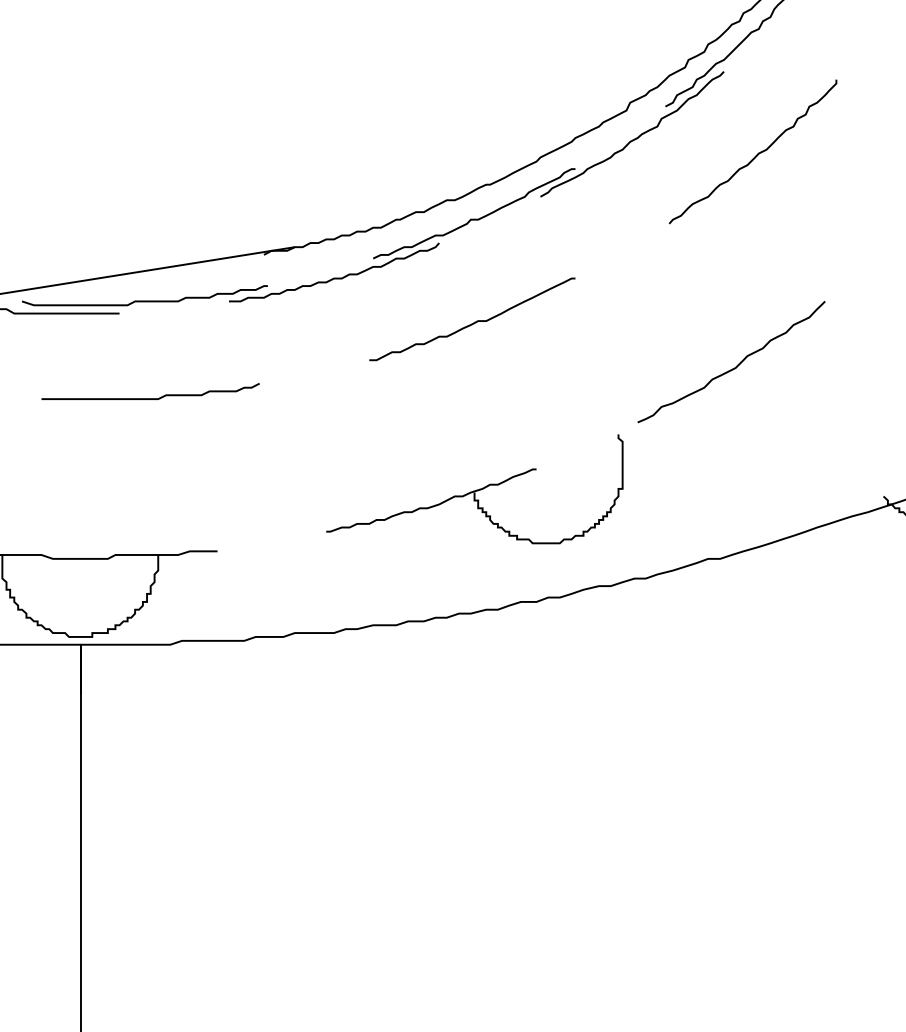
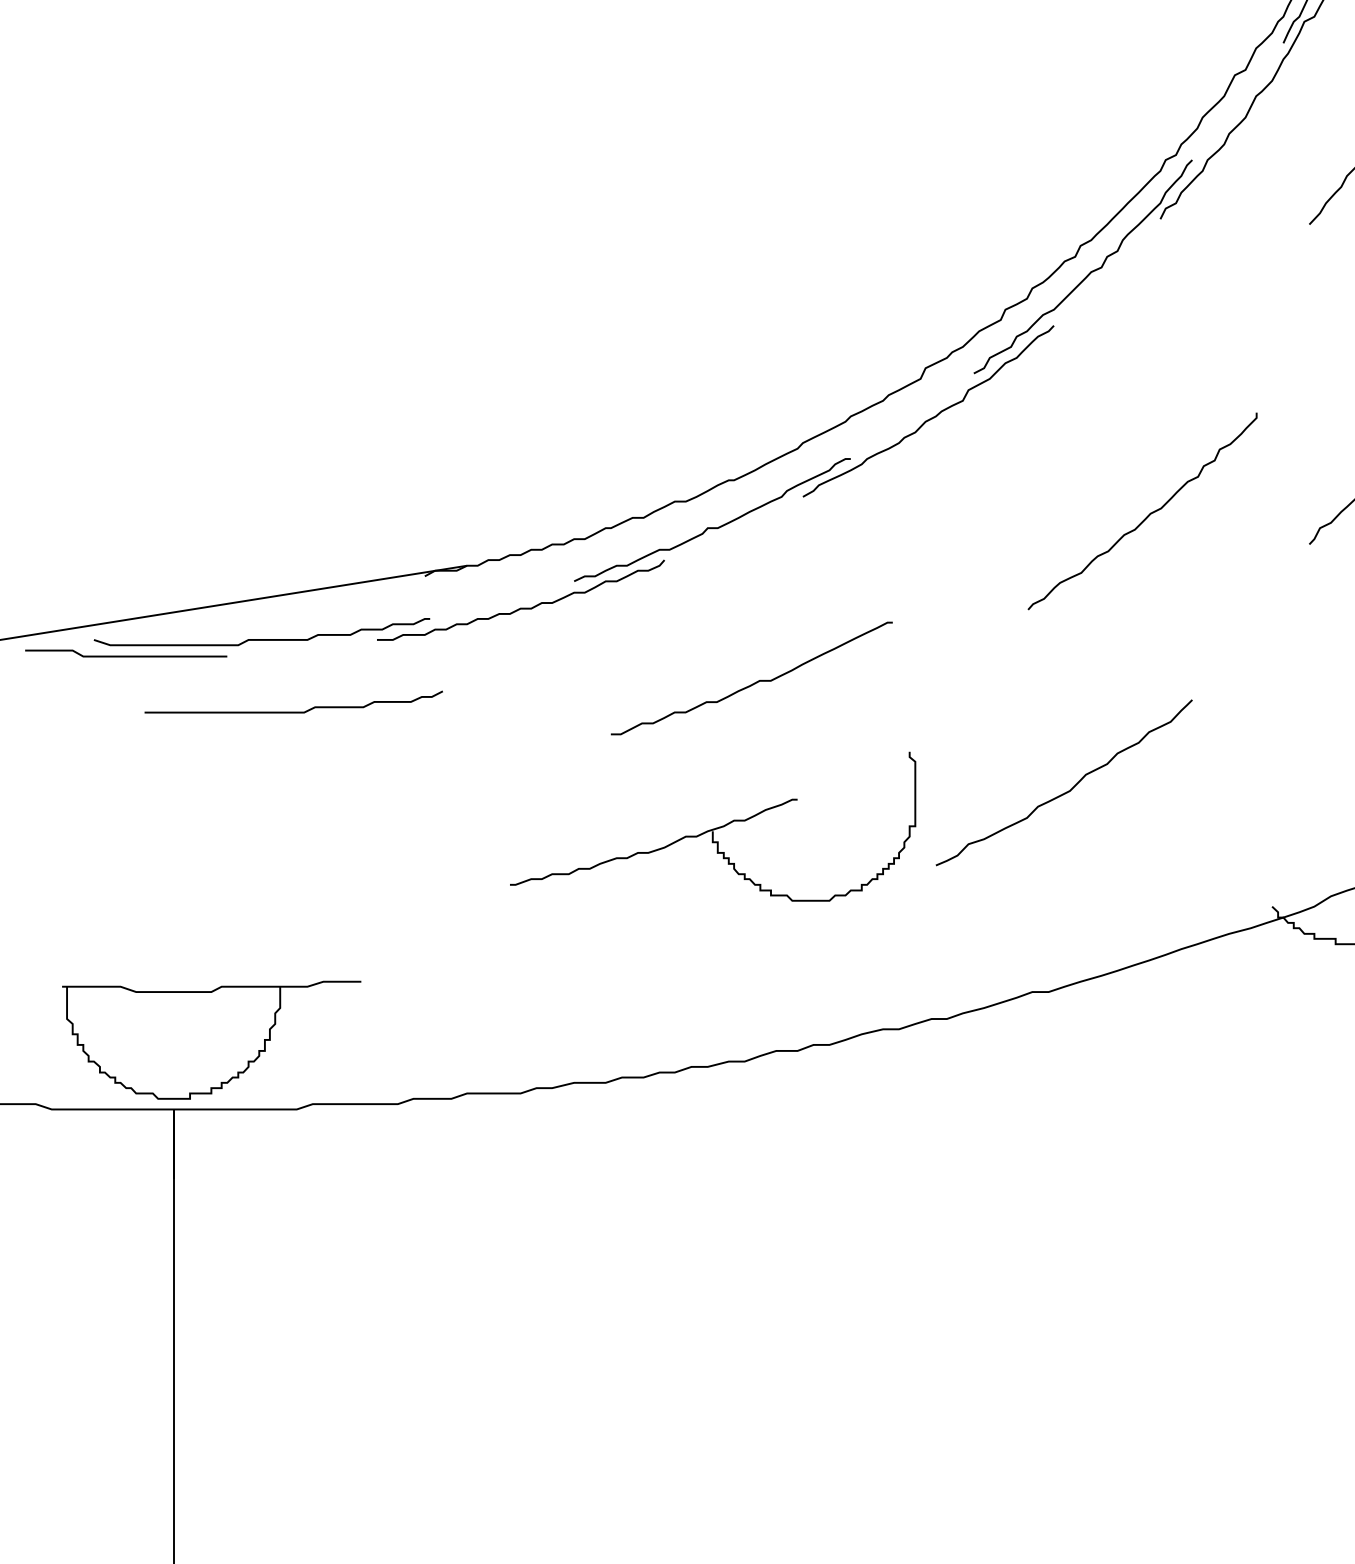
curve: (756, 154) -> (1147, 515), moved
curve: (474, 322) -> (754, 682), moved
curve: (734, 367) -> (1068, 790), moved
curve: (150, 398) -> (293, 711), moved
part: (475, 489) -> (713, 826), moved

